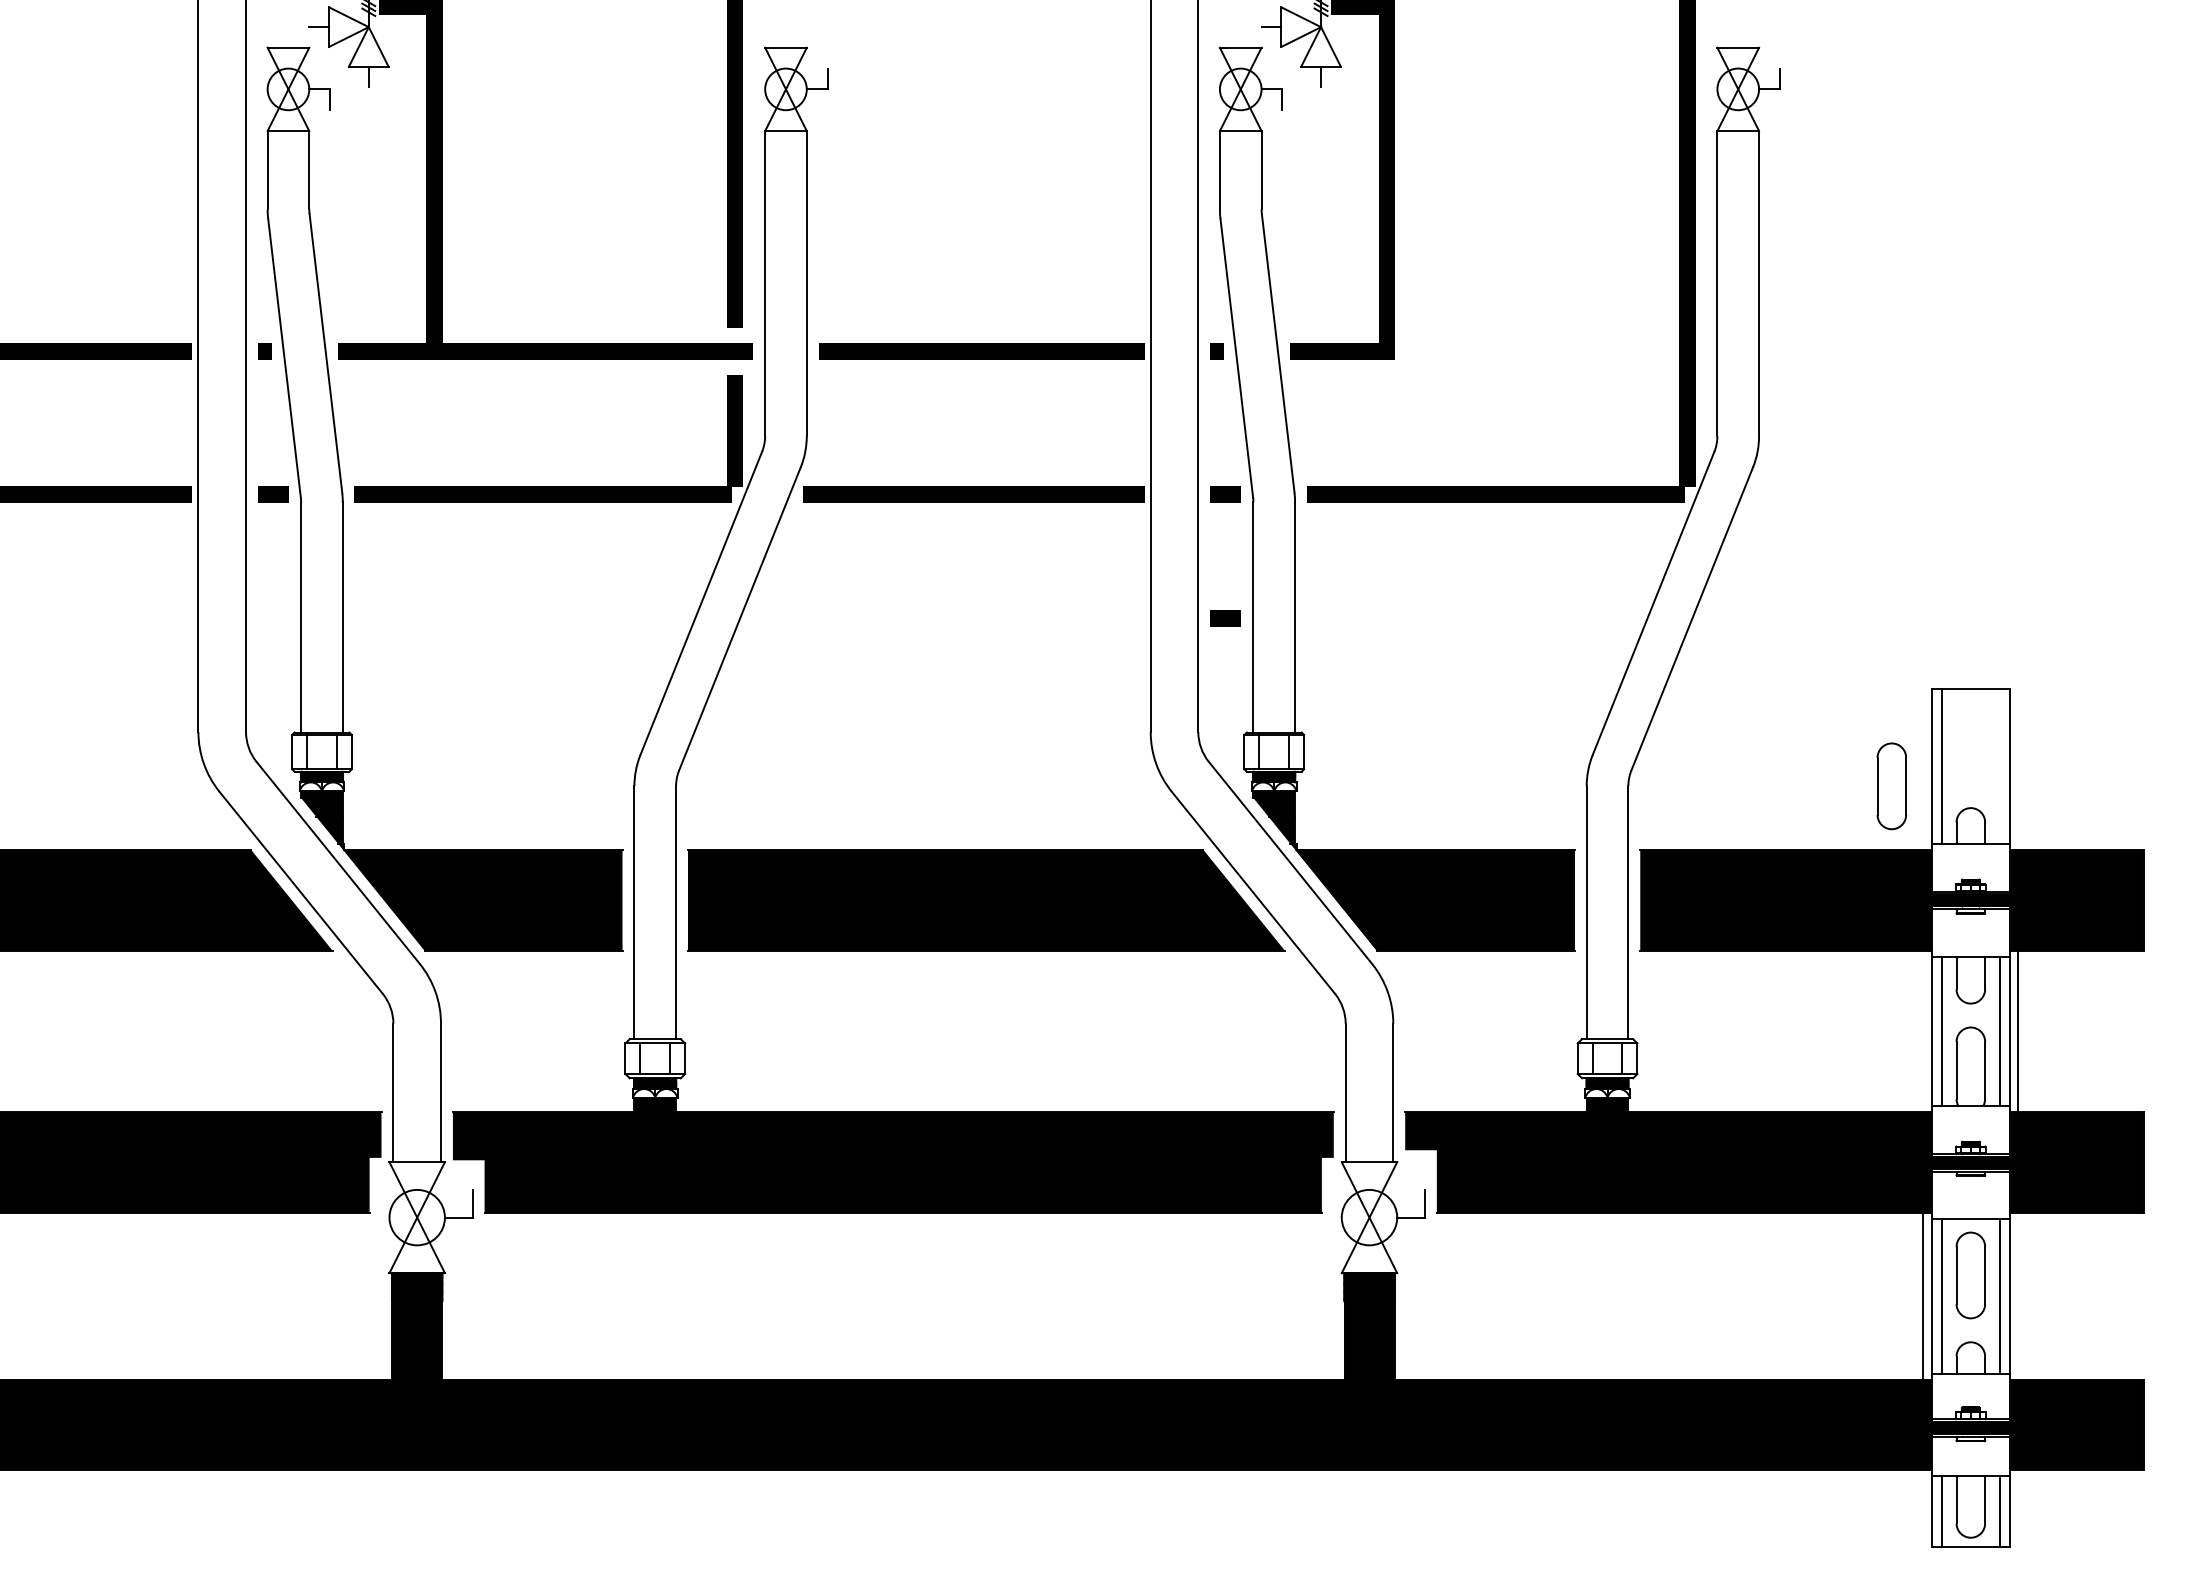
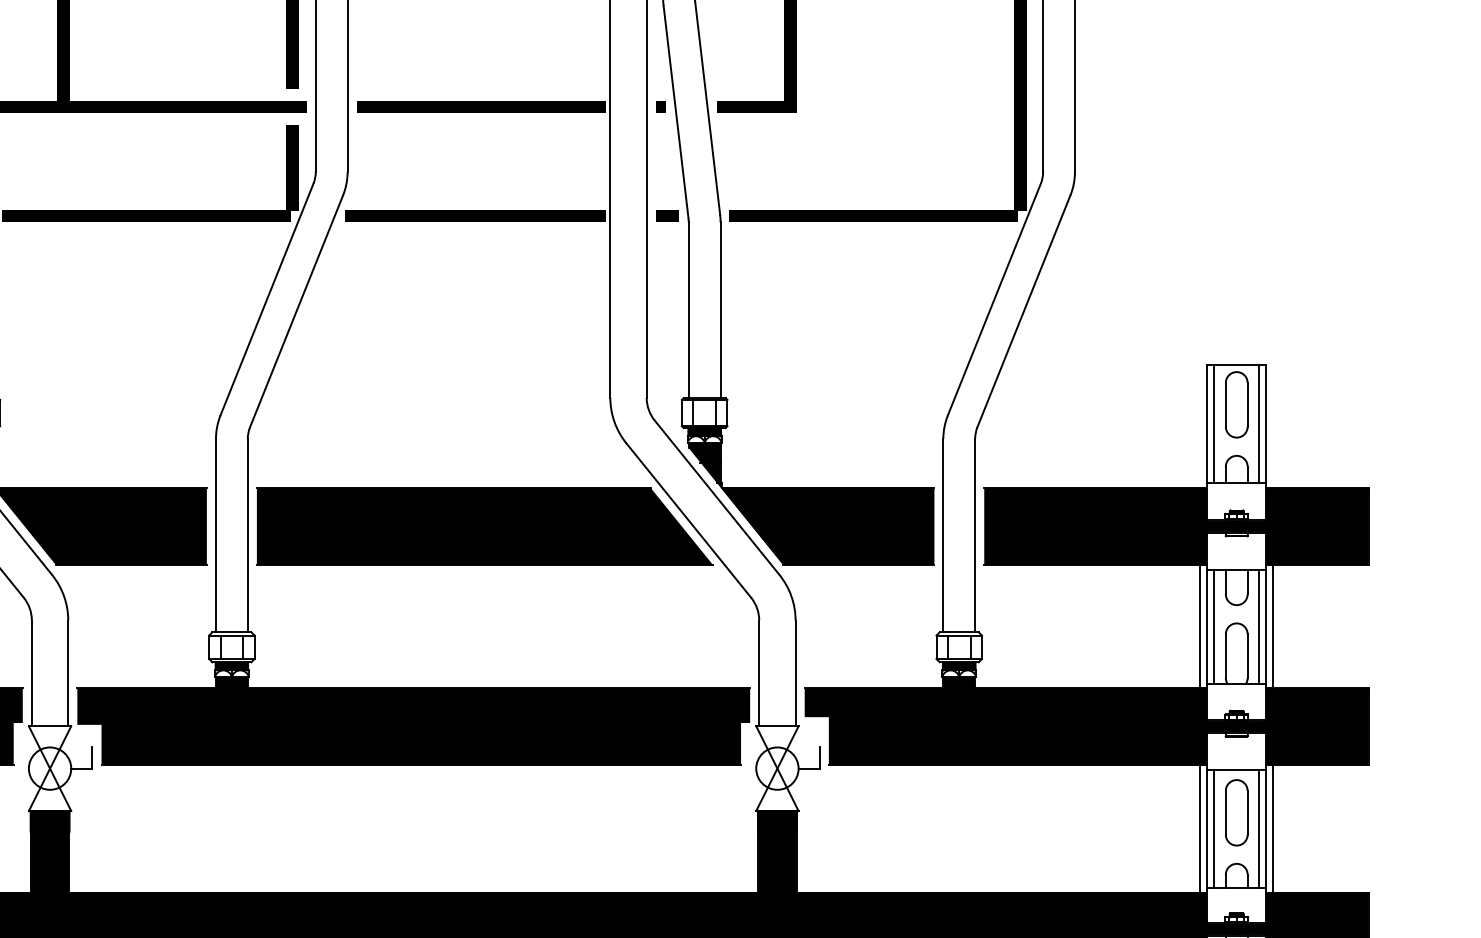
line: (1225, 618) -> (667, 311), removed
line: (2000, 765) -> (1259, 423), added
part: (1891, 786) -> (1236, 404), moved
line: (1923, 1031) -> (1200, 626), added
line: (2018, 1296) -> (1273, 828), added

